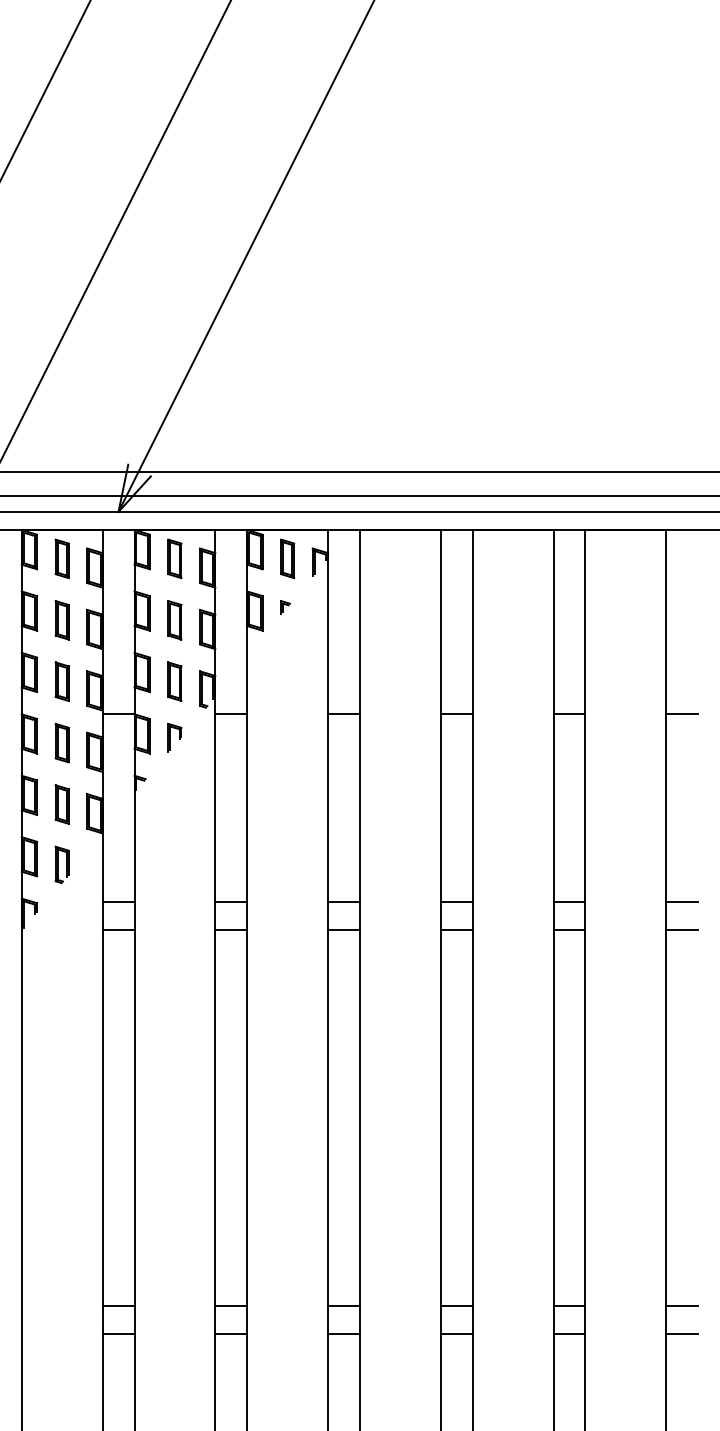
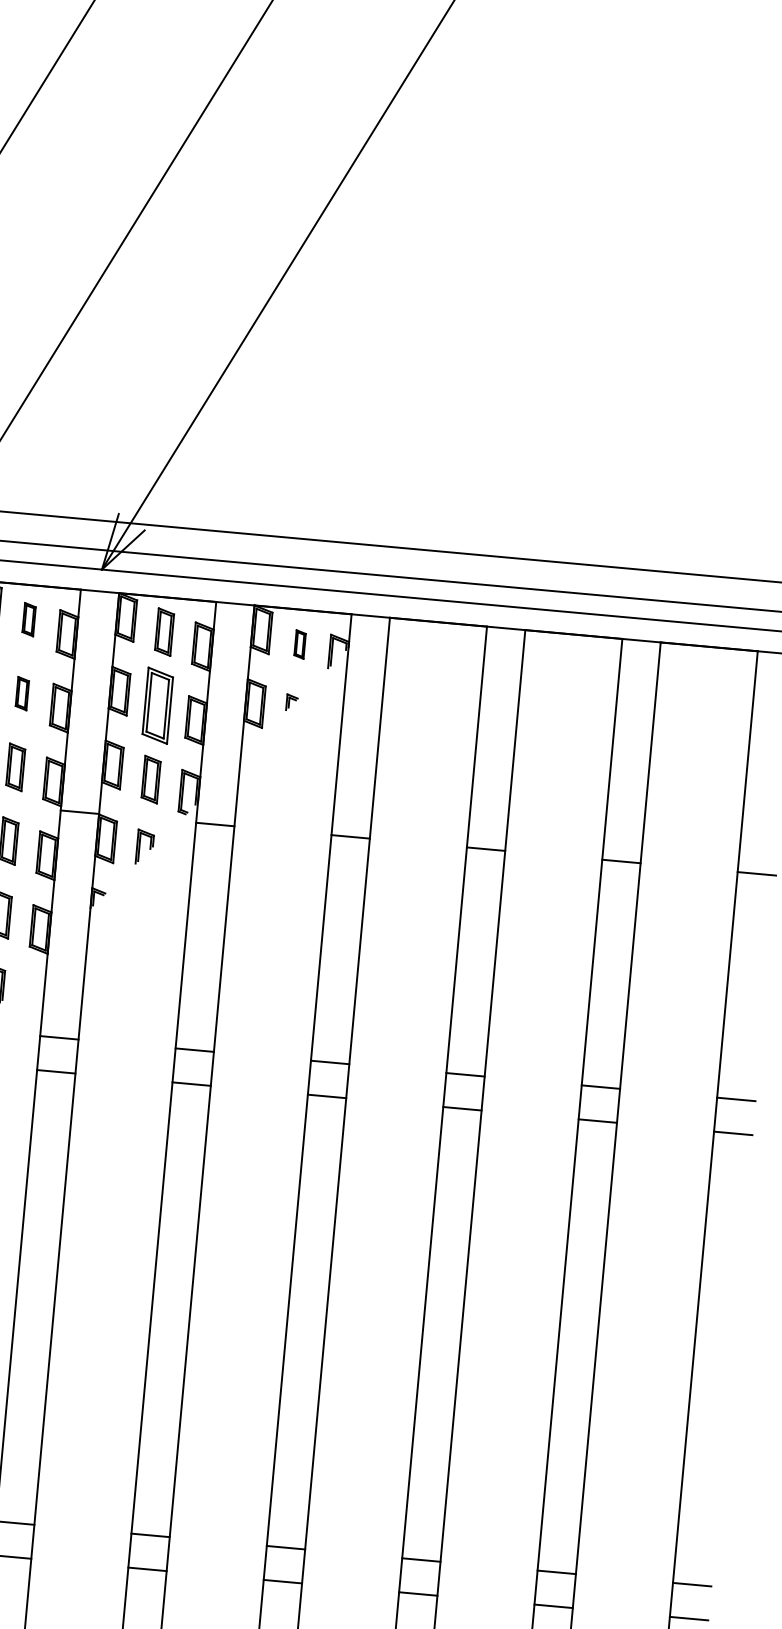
part: (61, 558) -> (28, 619), size x0.7
part: (287, 558) -> (299, 644), size x0.6
part: (61, 620) -> (21, 693), size x0.7
part: (174, 620) -> (157, 706), size x1.6

